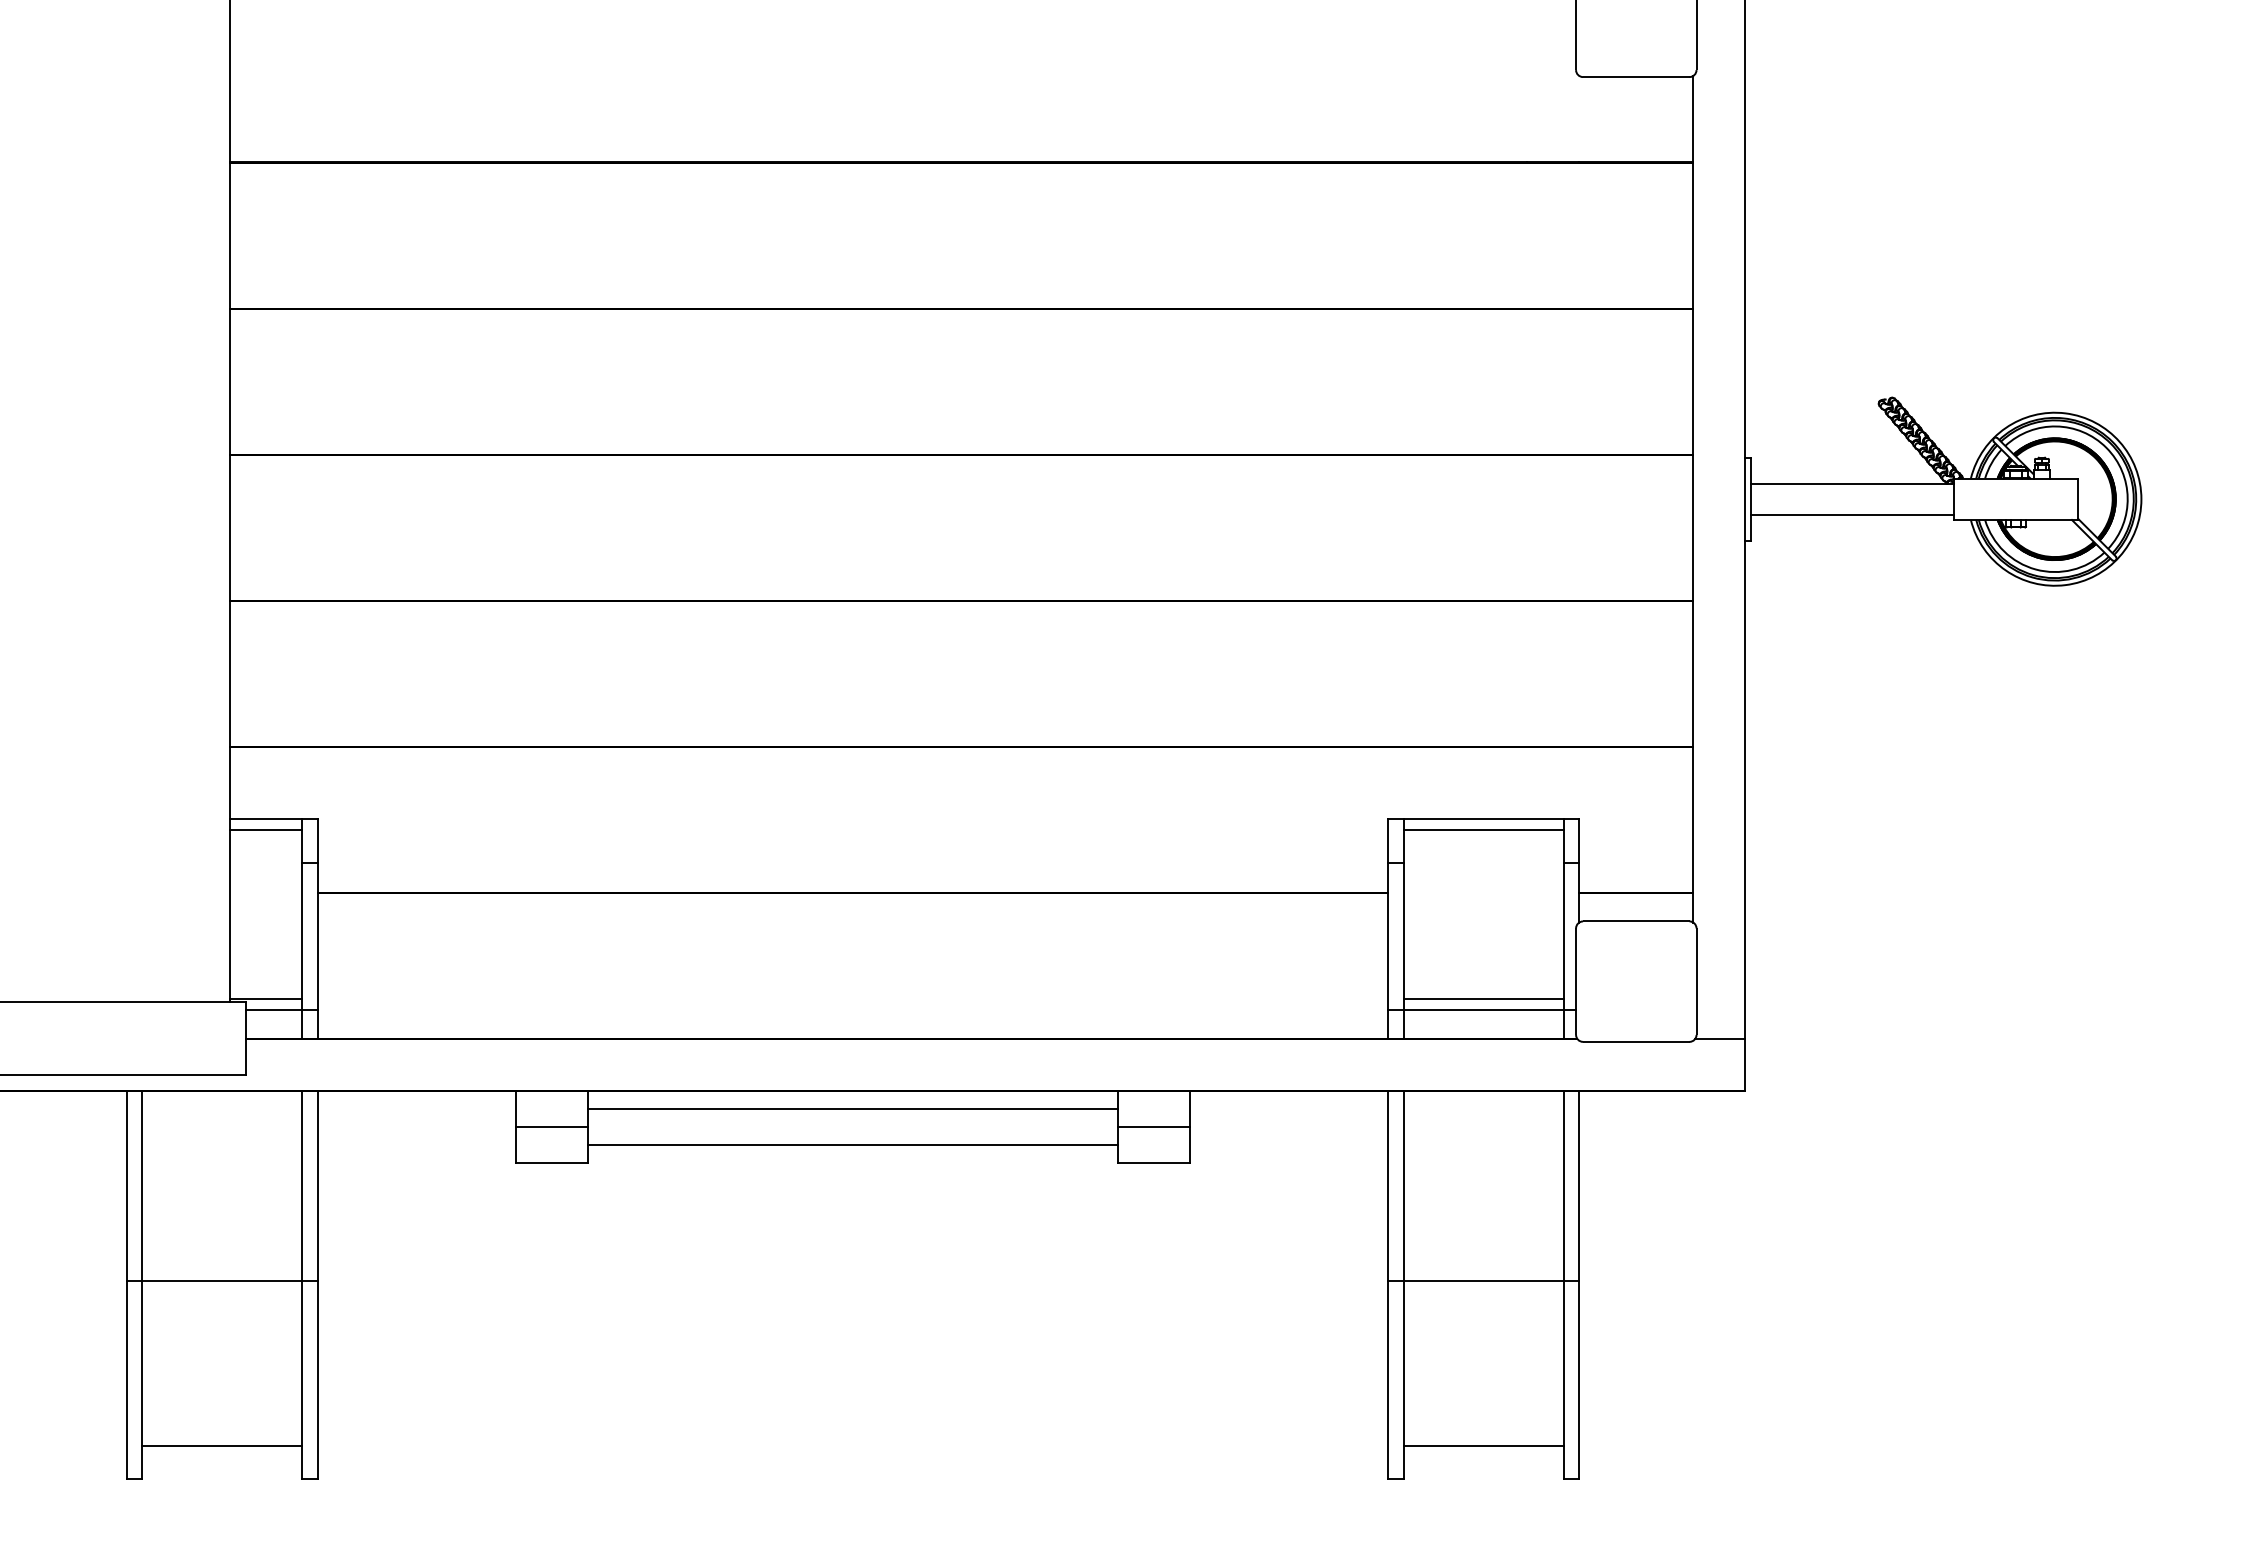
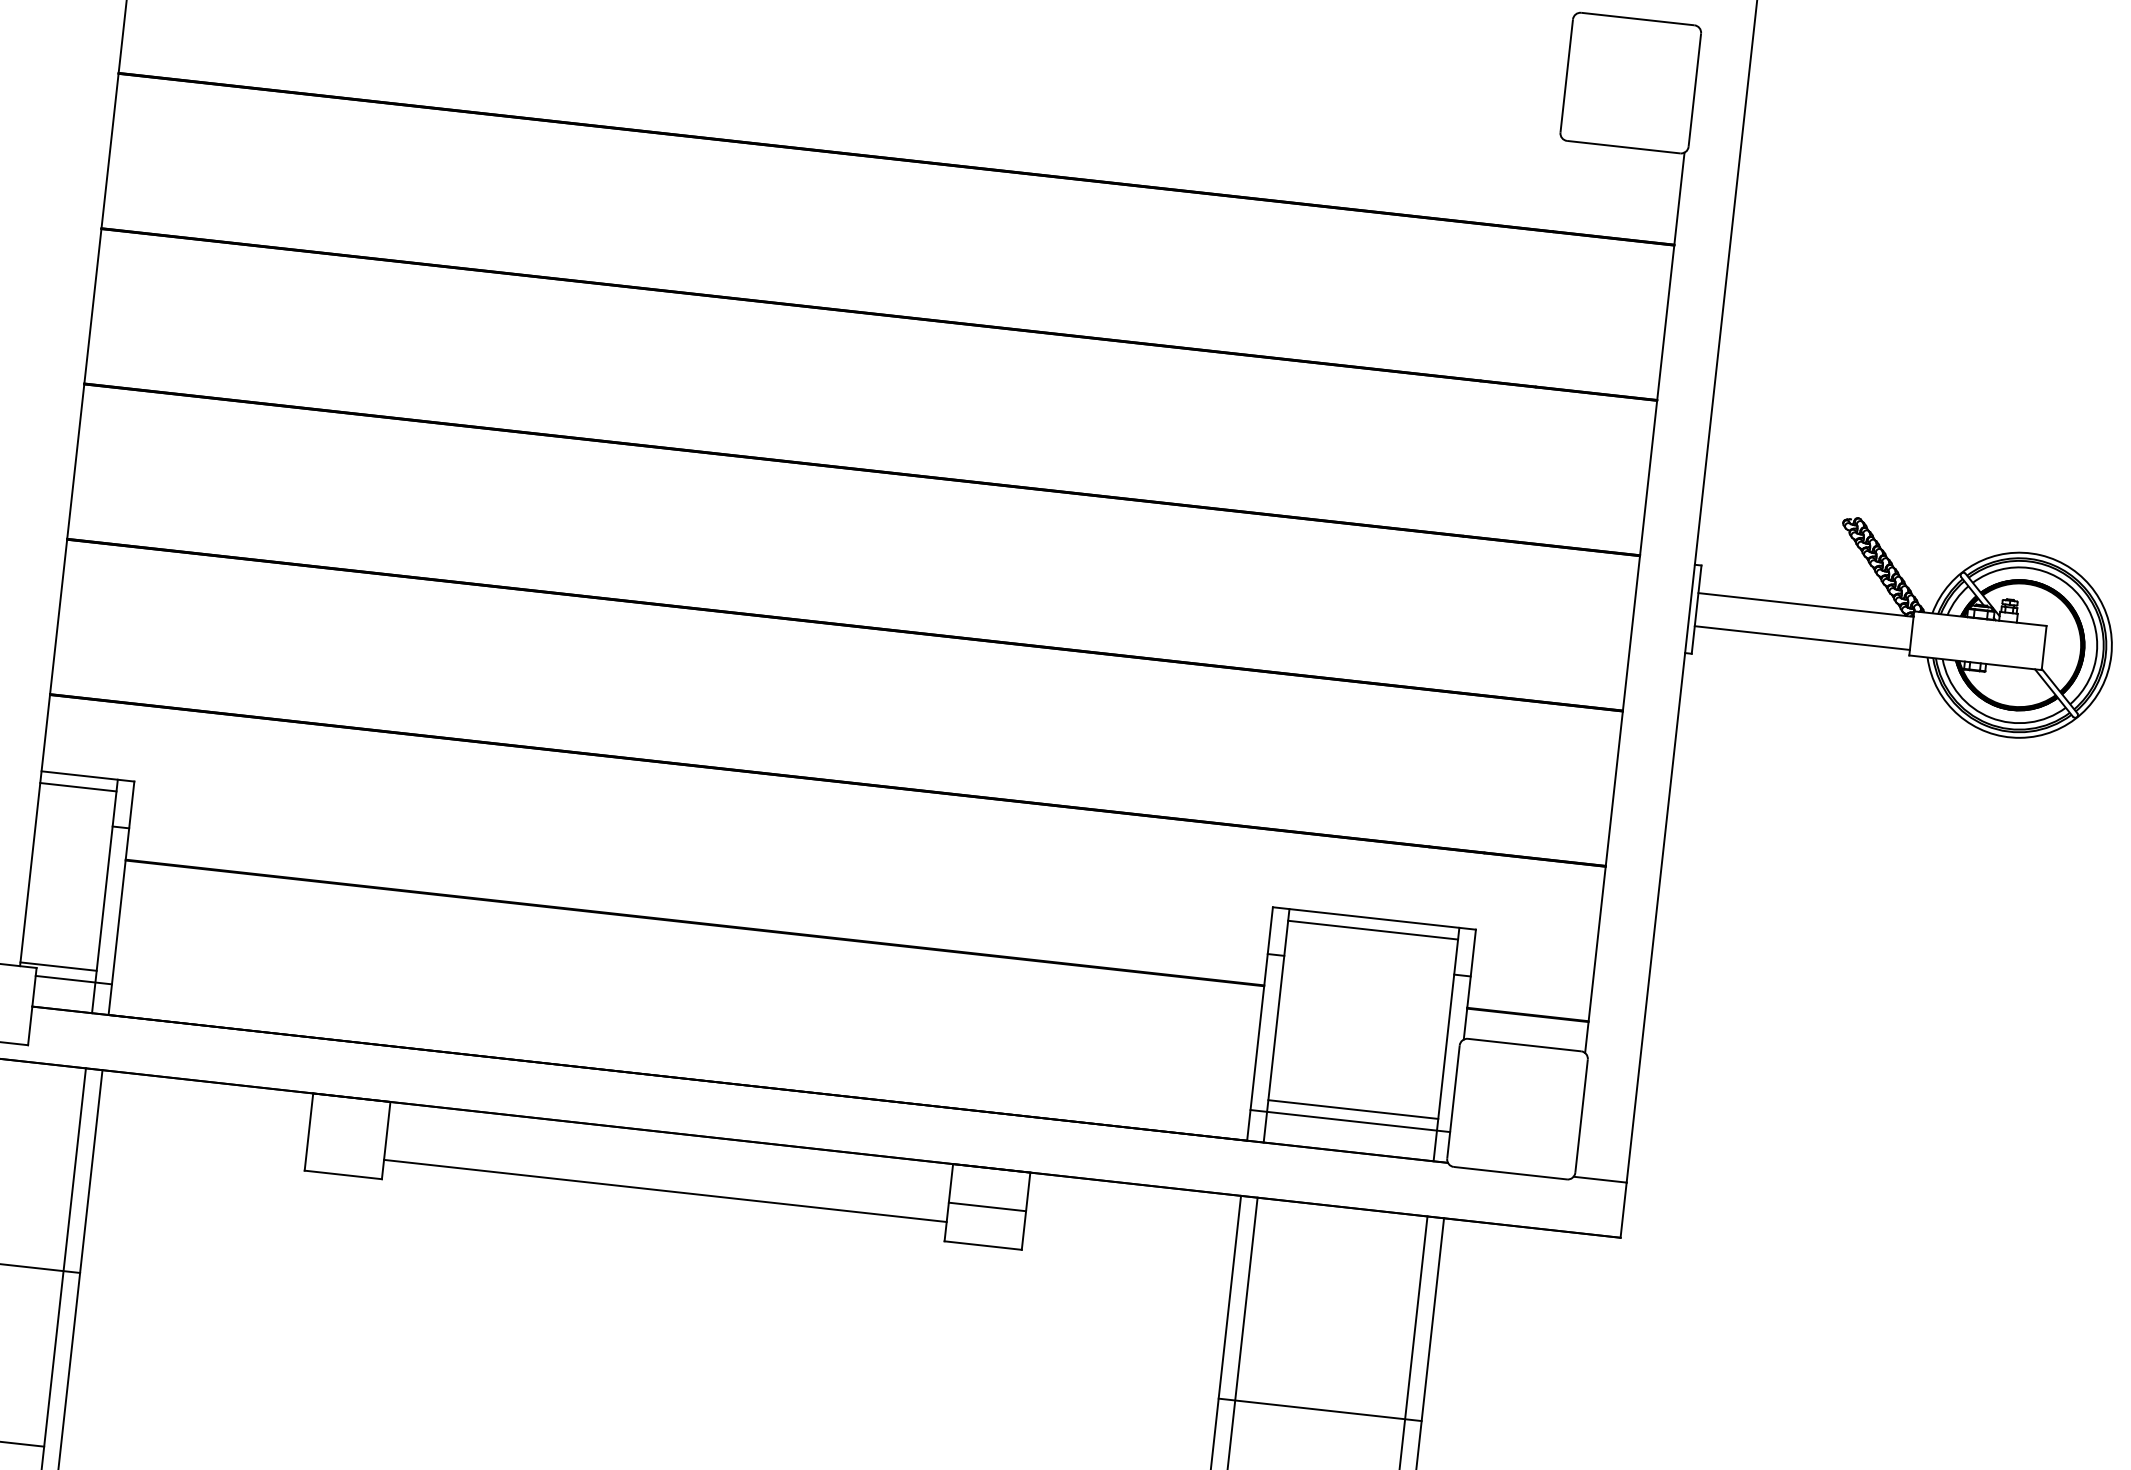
line: (852, 1108) -> (669, 1152), removed
line: (551, 1126) -> (346, 1135), removed

